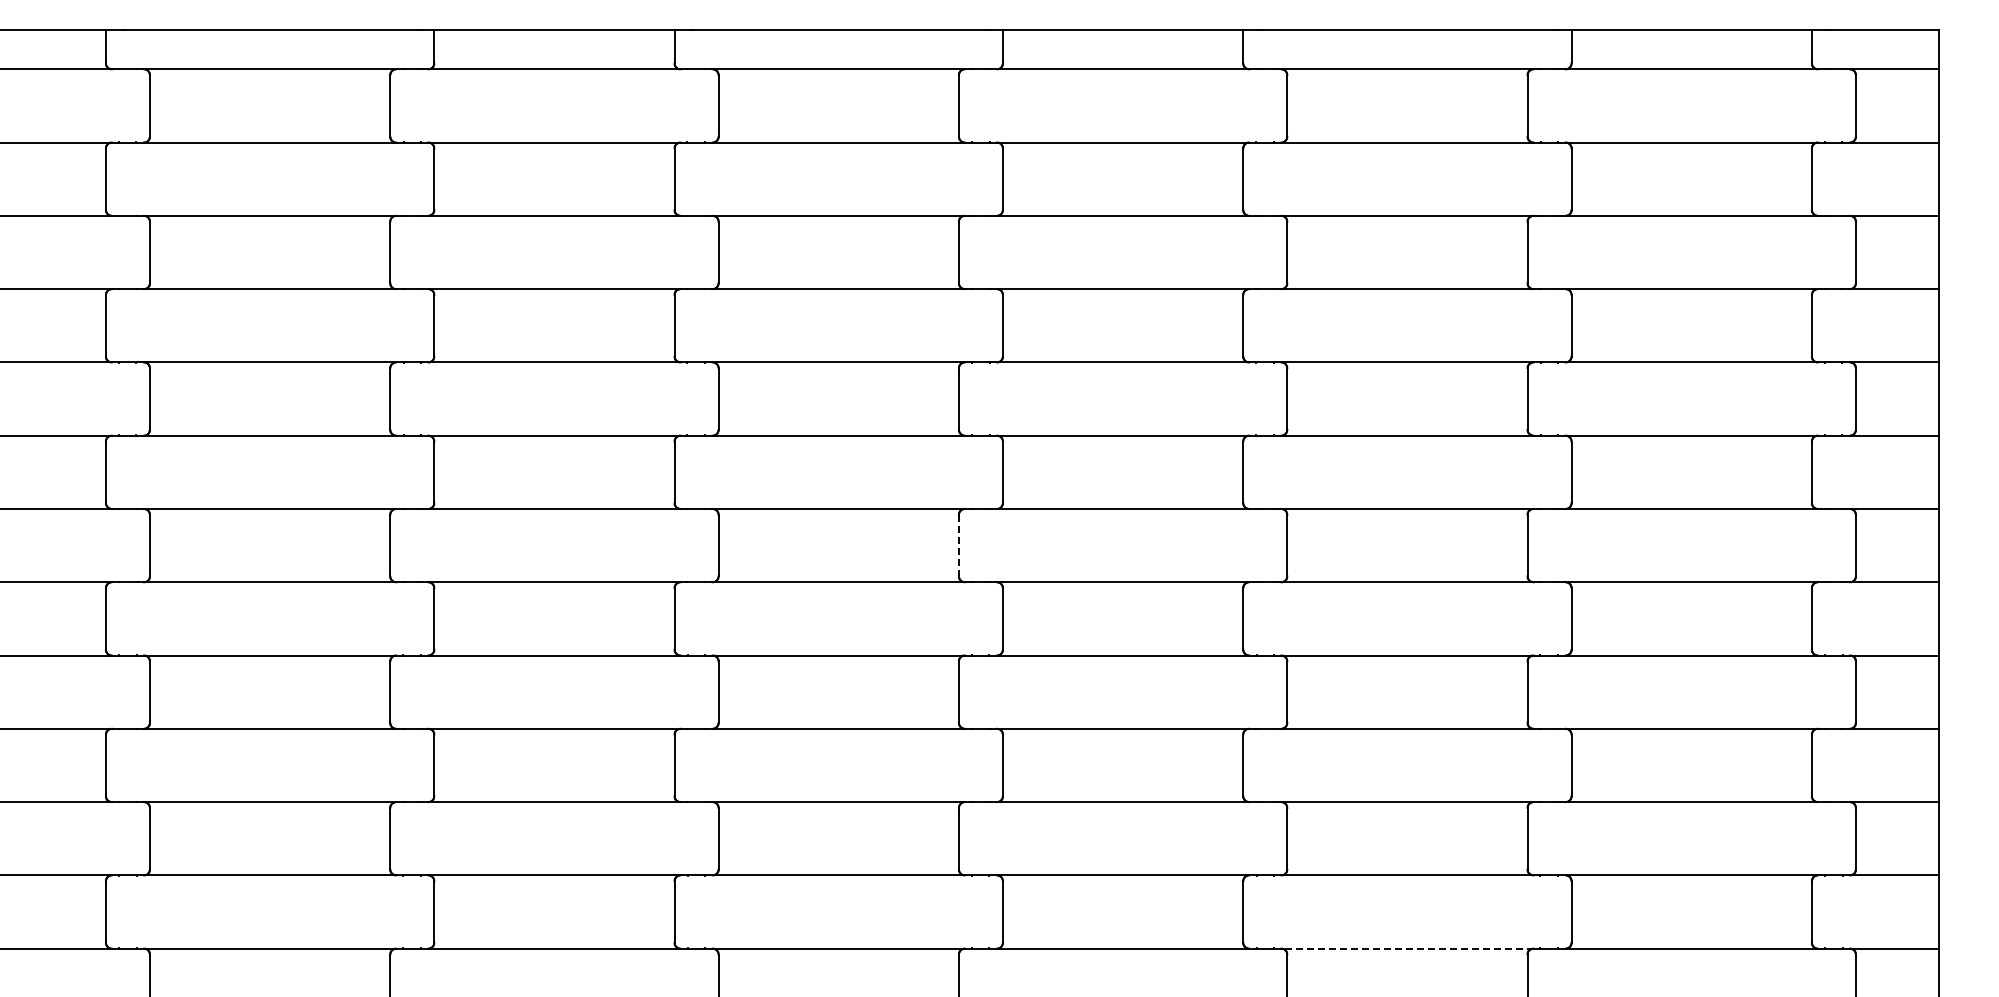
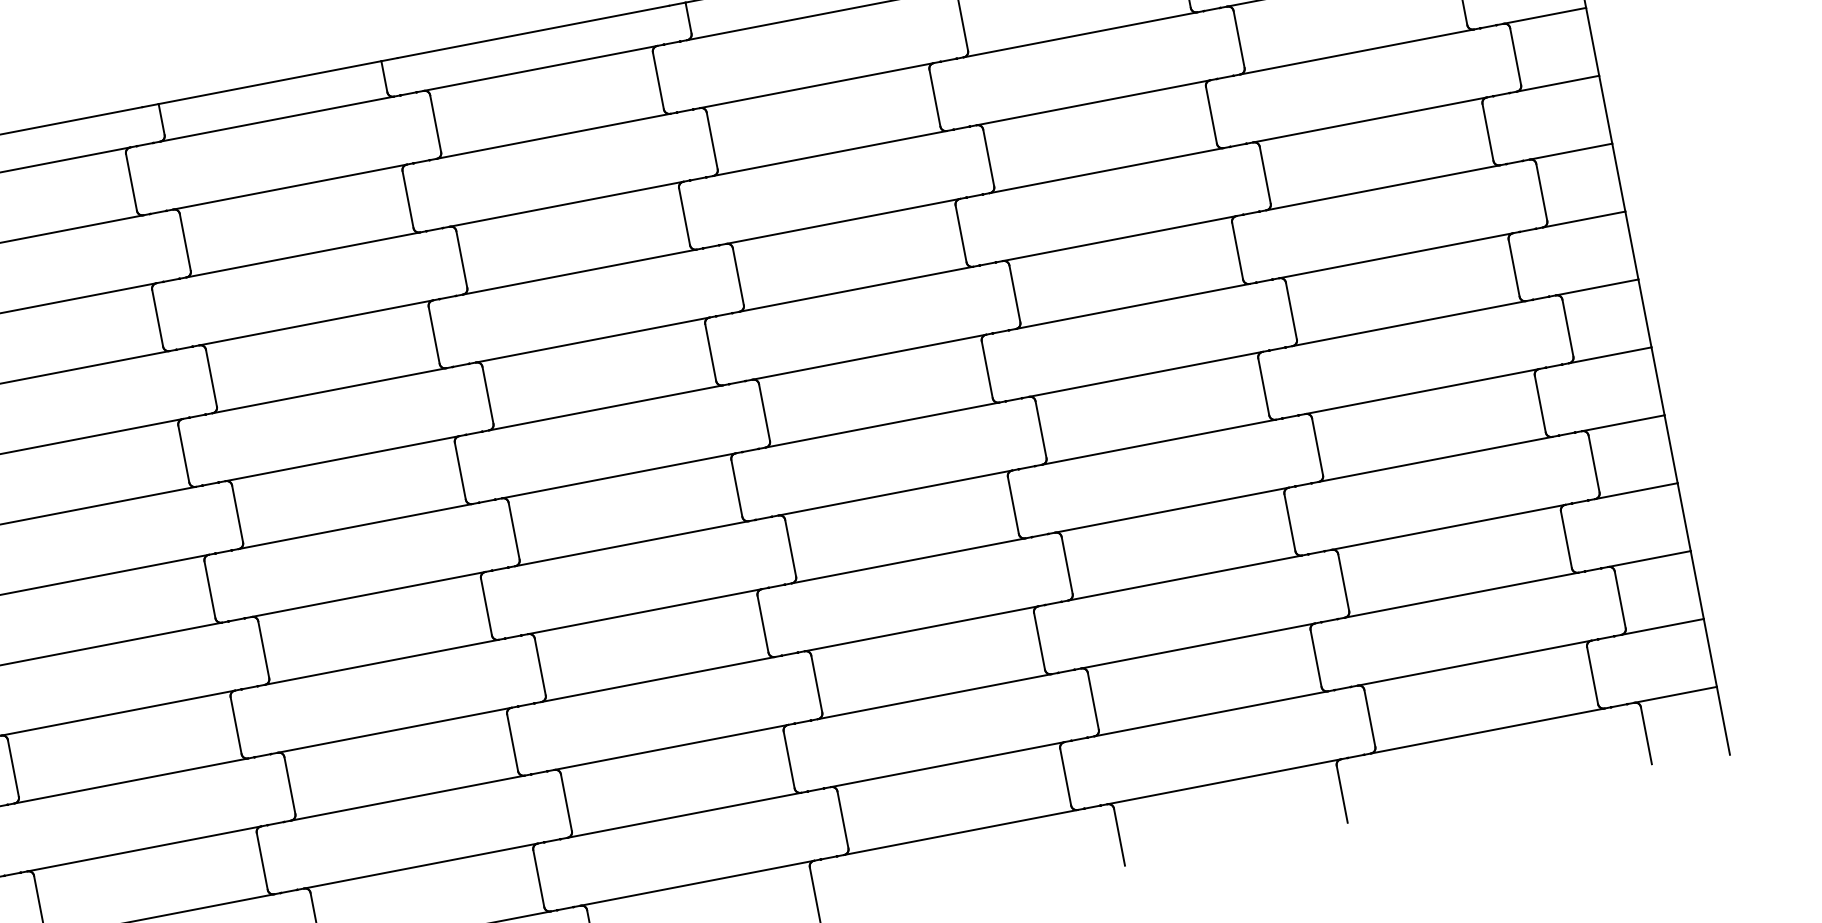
line: (958, 545) -> (736, 488), dashed -> solid
line: (1406, 948) -> (1223, 781), dashed -> solid

